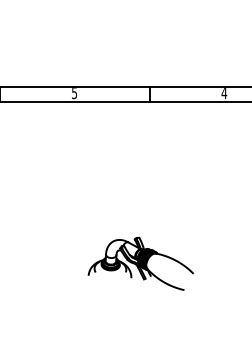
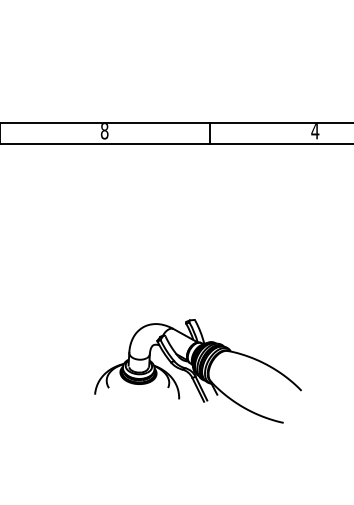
text: (74, 93) -> (104, 131), 5 -> 8
part: (140, 263) -> (197, 370), size x1.4

